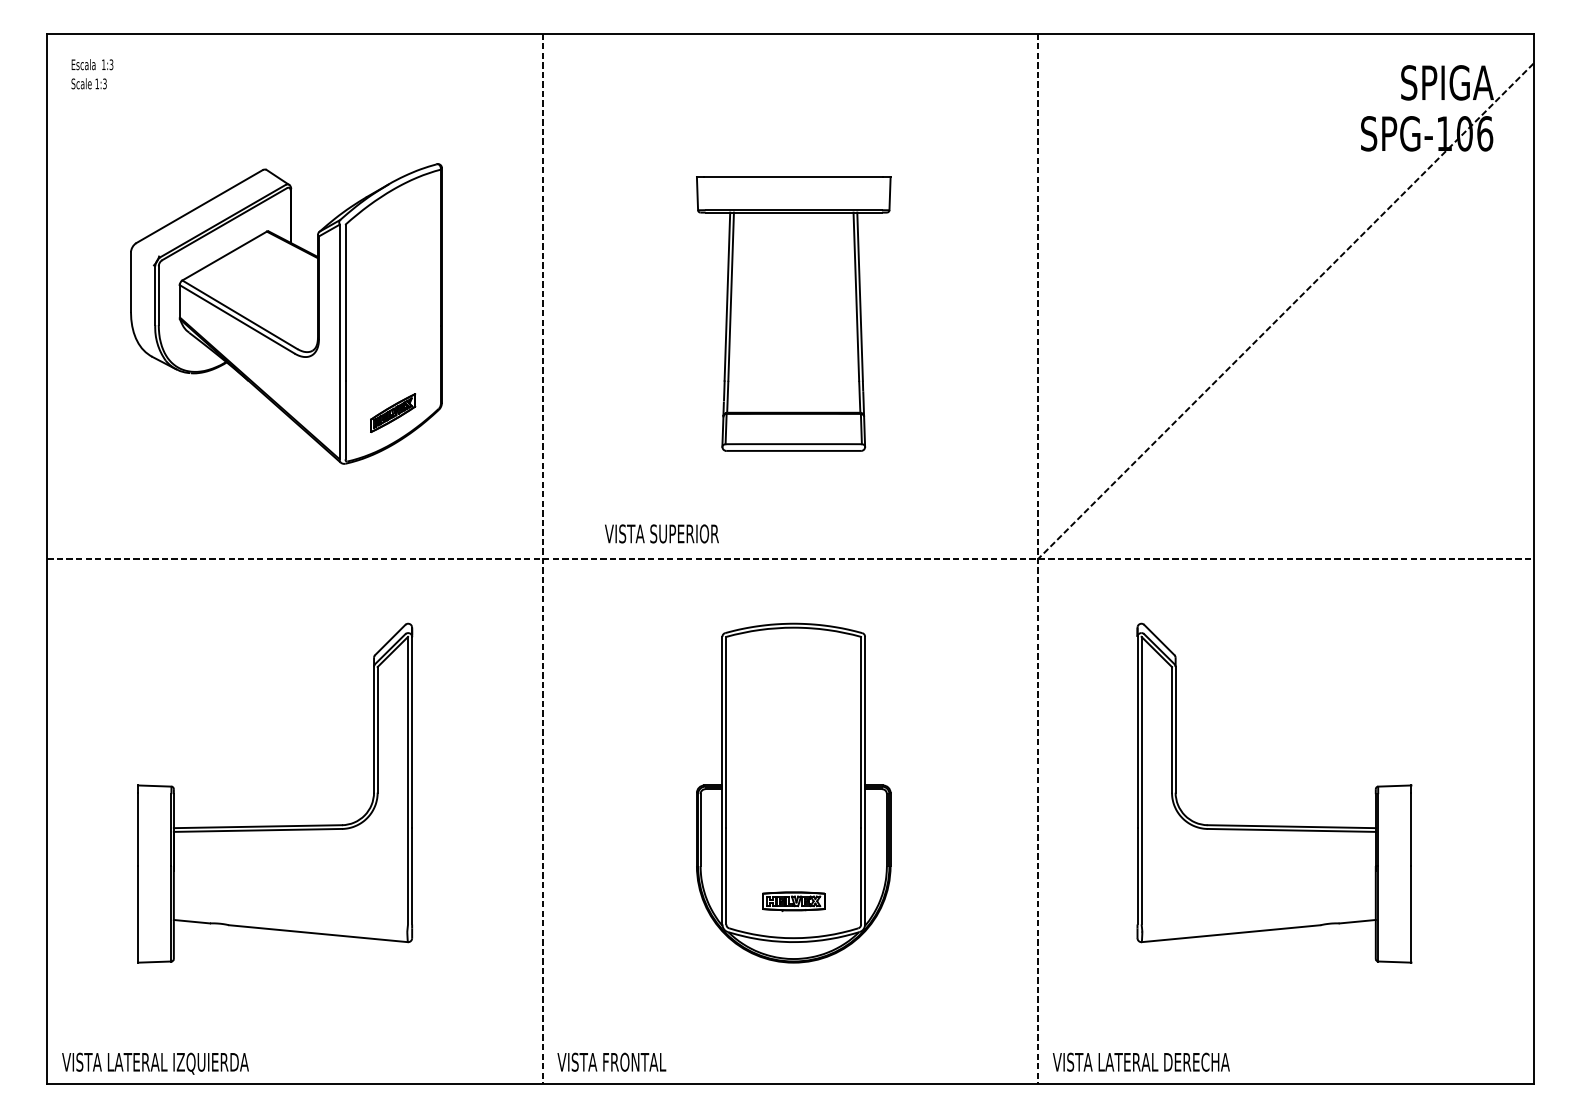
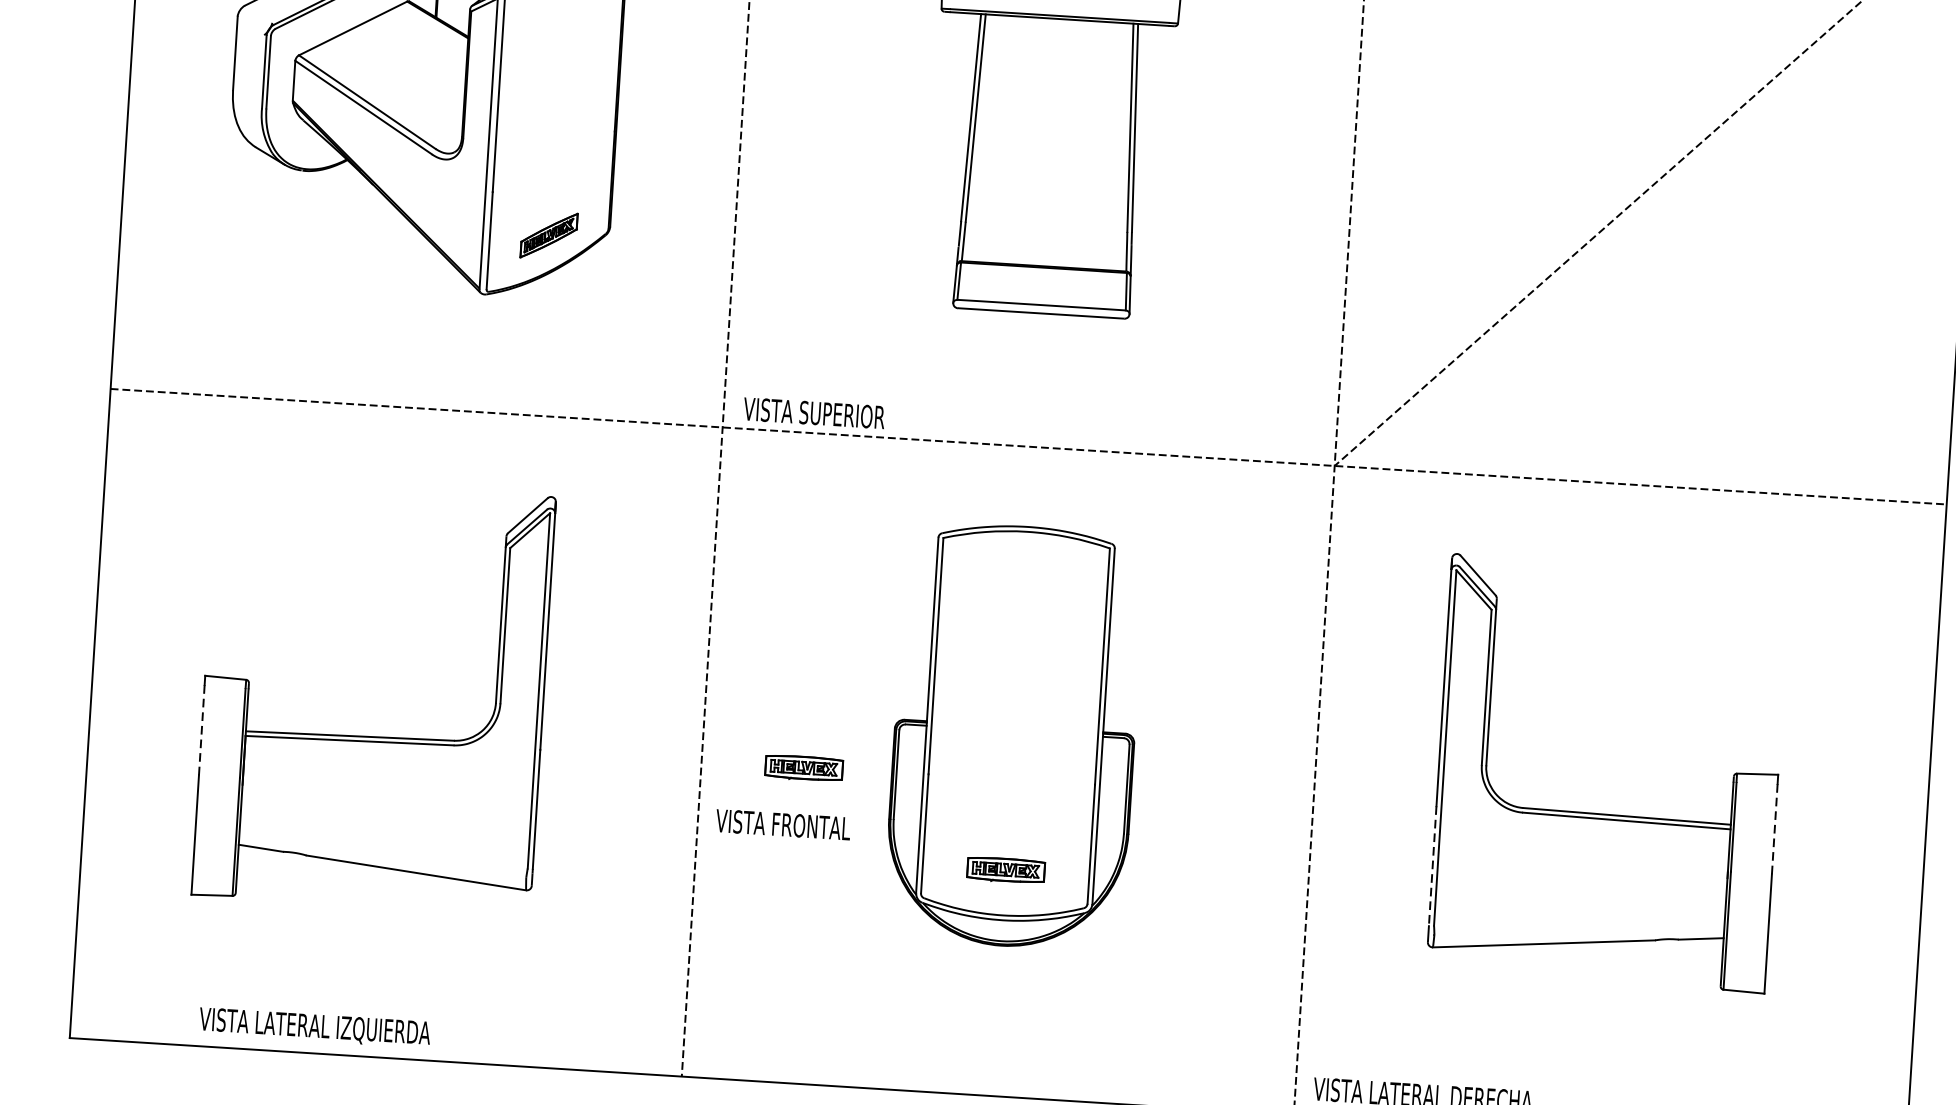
text: (661, 533) -> (813, 412), moved
line: (138, 829) -> (202, 730), solid -> dashed
part: (625, 829) -> (803, 768), added
line: (1411, 829) -> (1774, 829), solid -> dashed
line: (1137, 876) -> (1432, 865), solid -> dashed
text: (611, 1061) -> (782, 823), moved
text: (155, 1063) -> (314, 1027), moved

